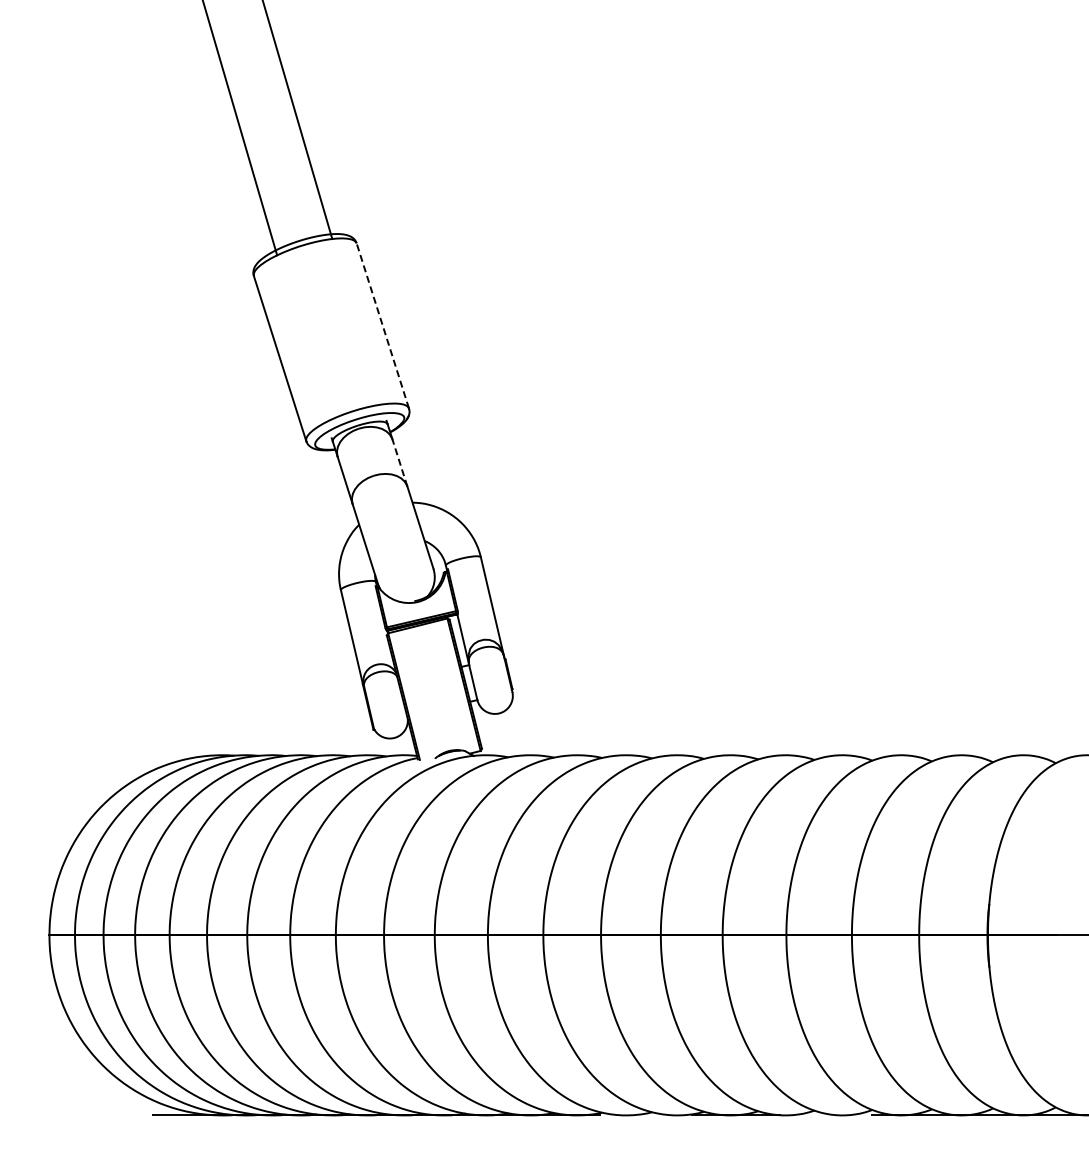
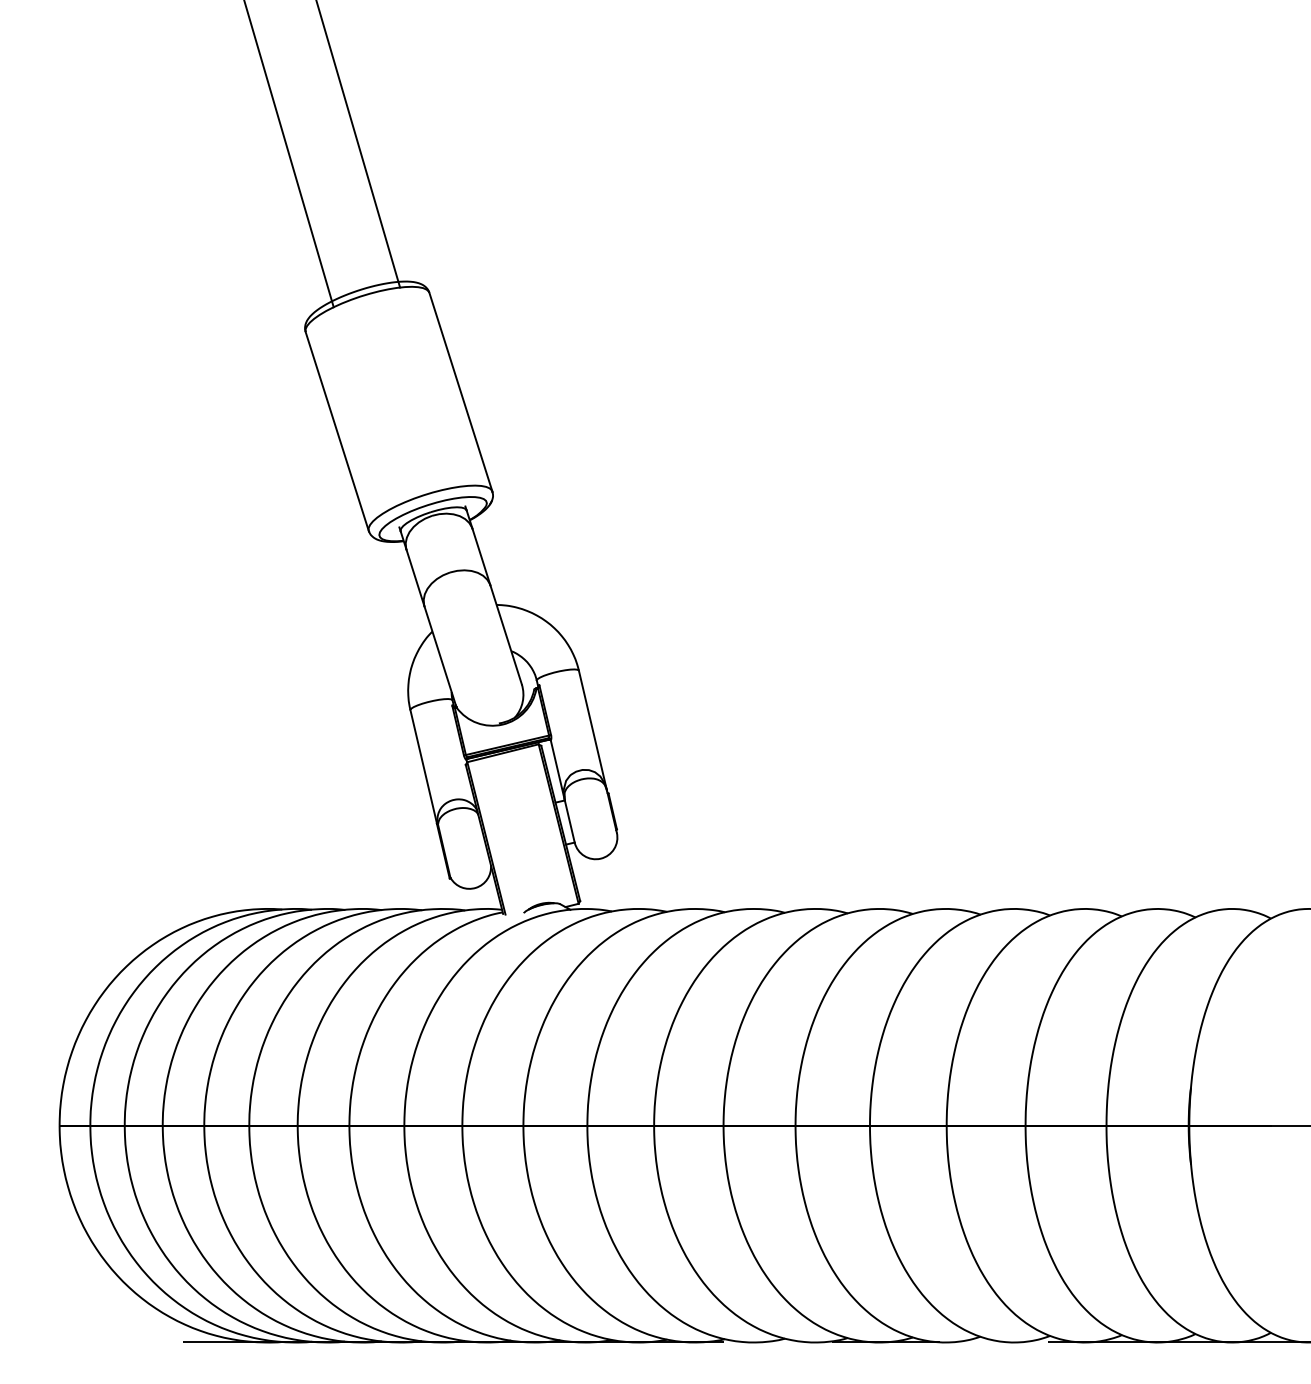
line: (382, 325) -> (460, 391), dashed -> solid
line: (399, 463) -> (480, 557), dashed -> solid

